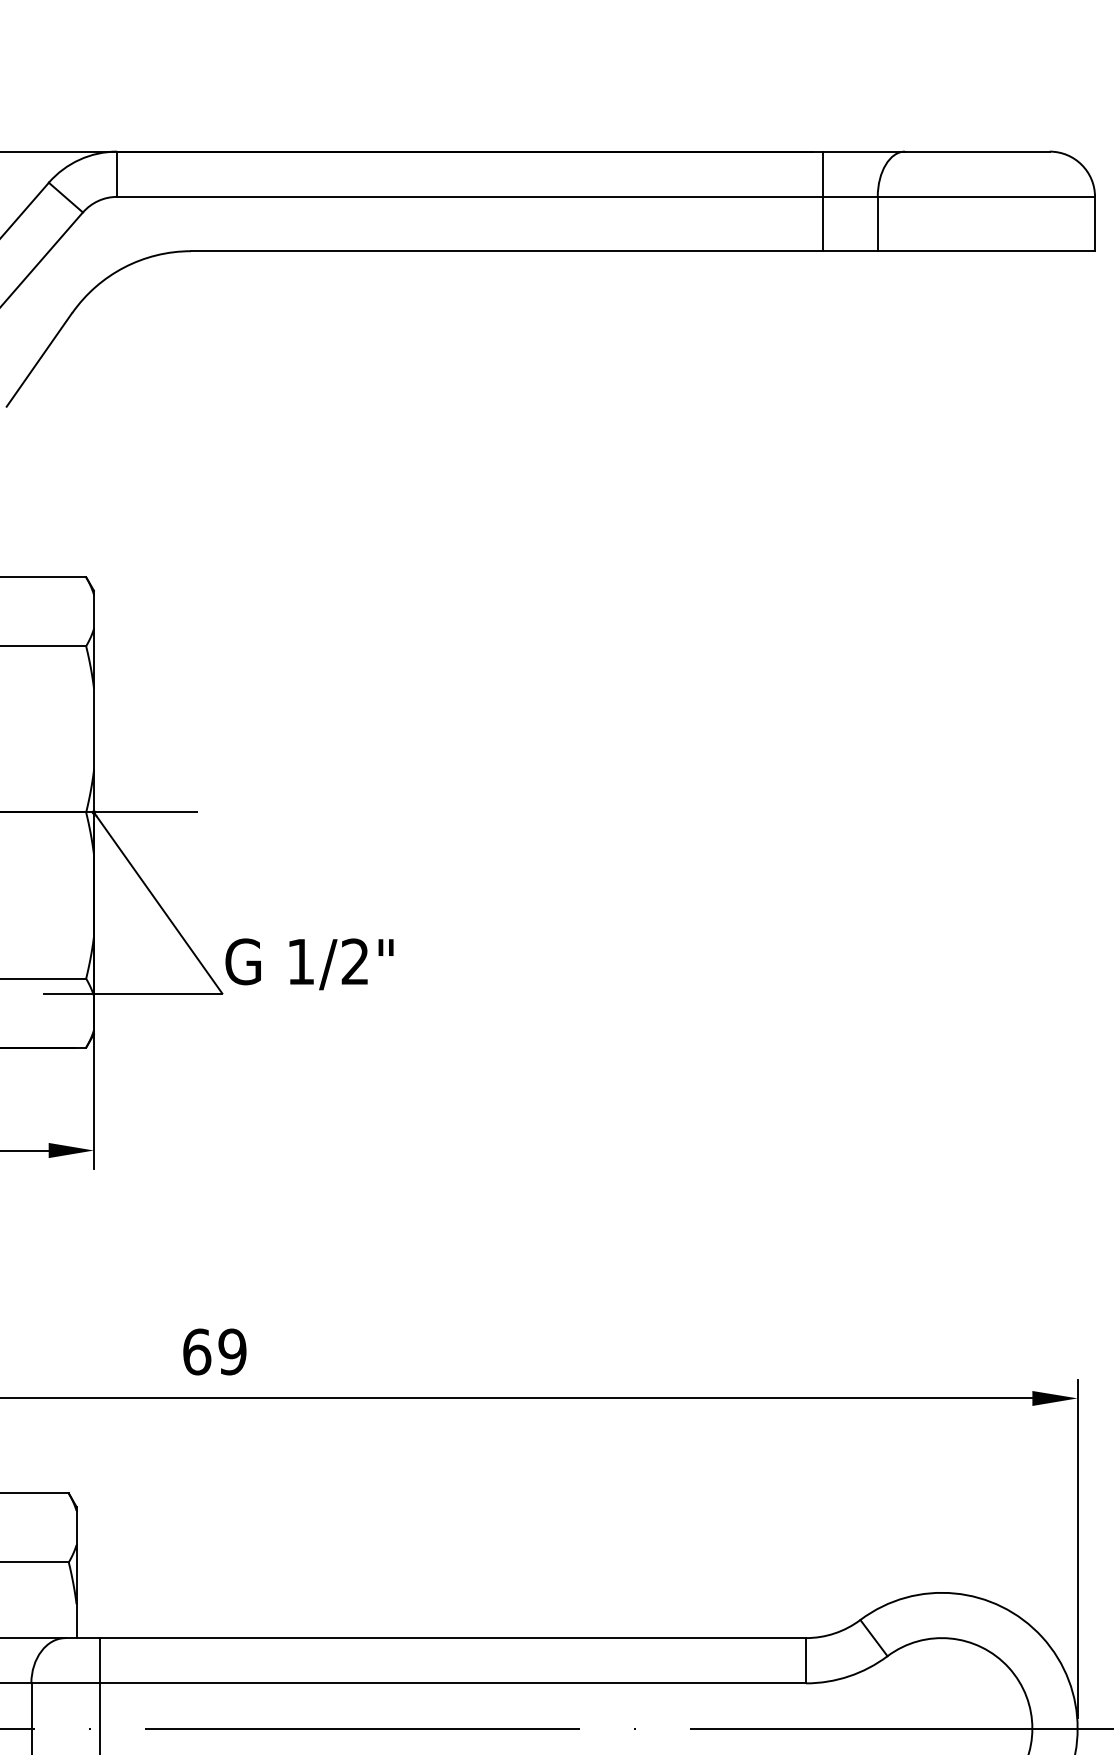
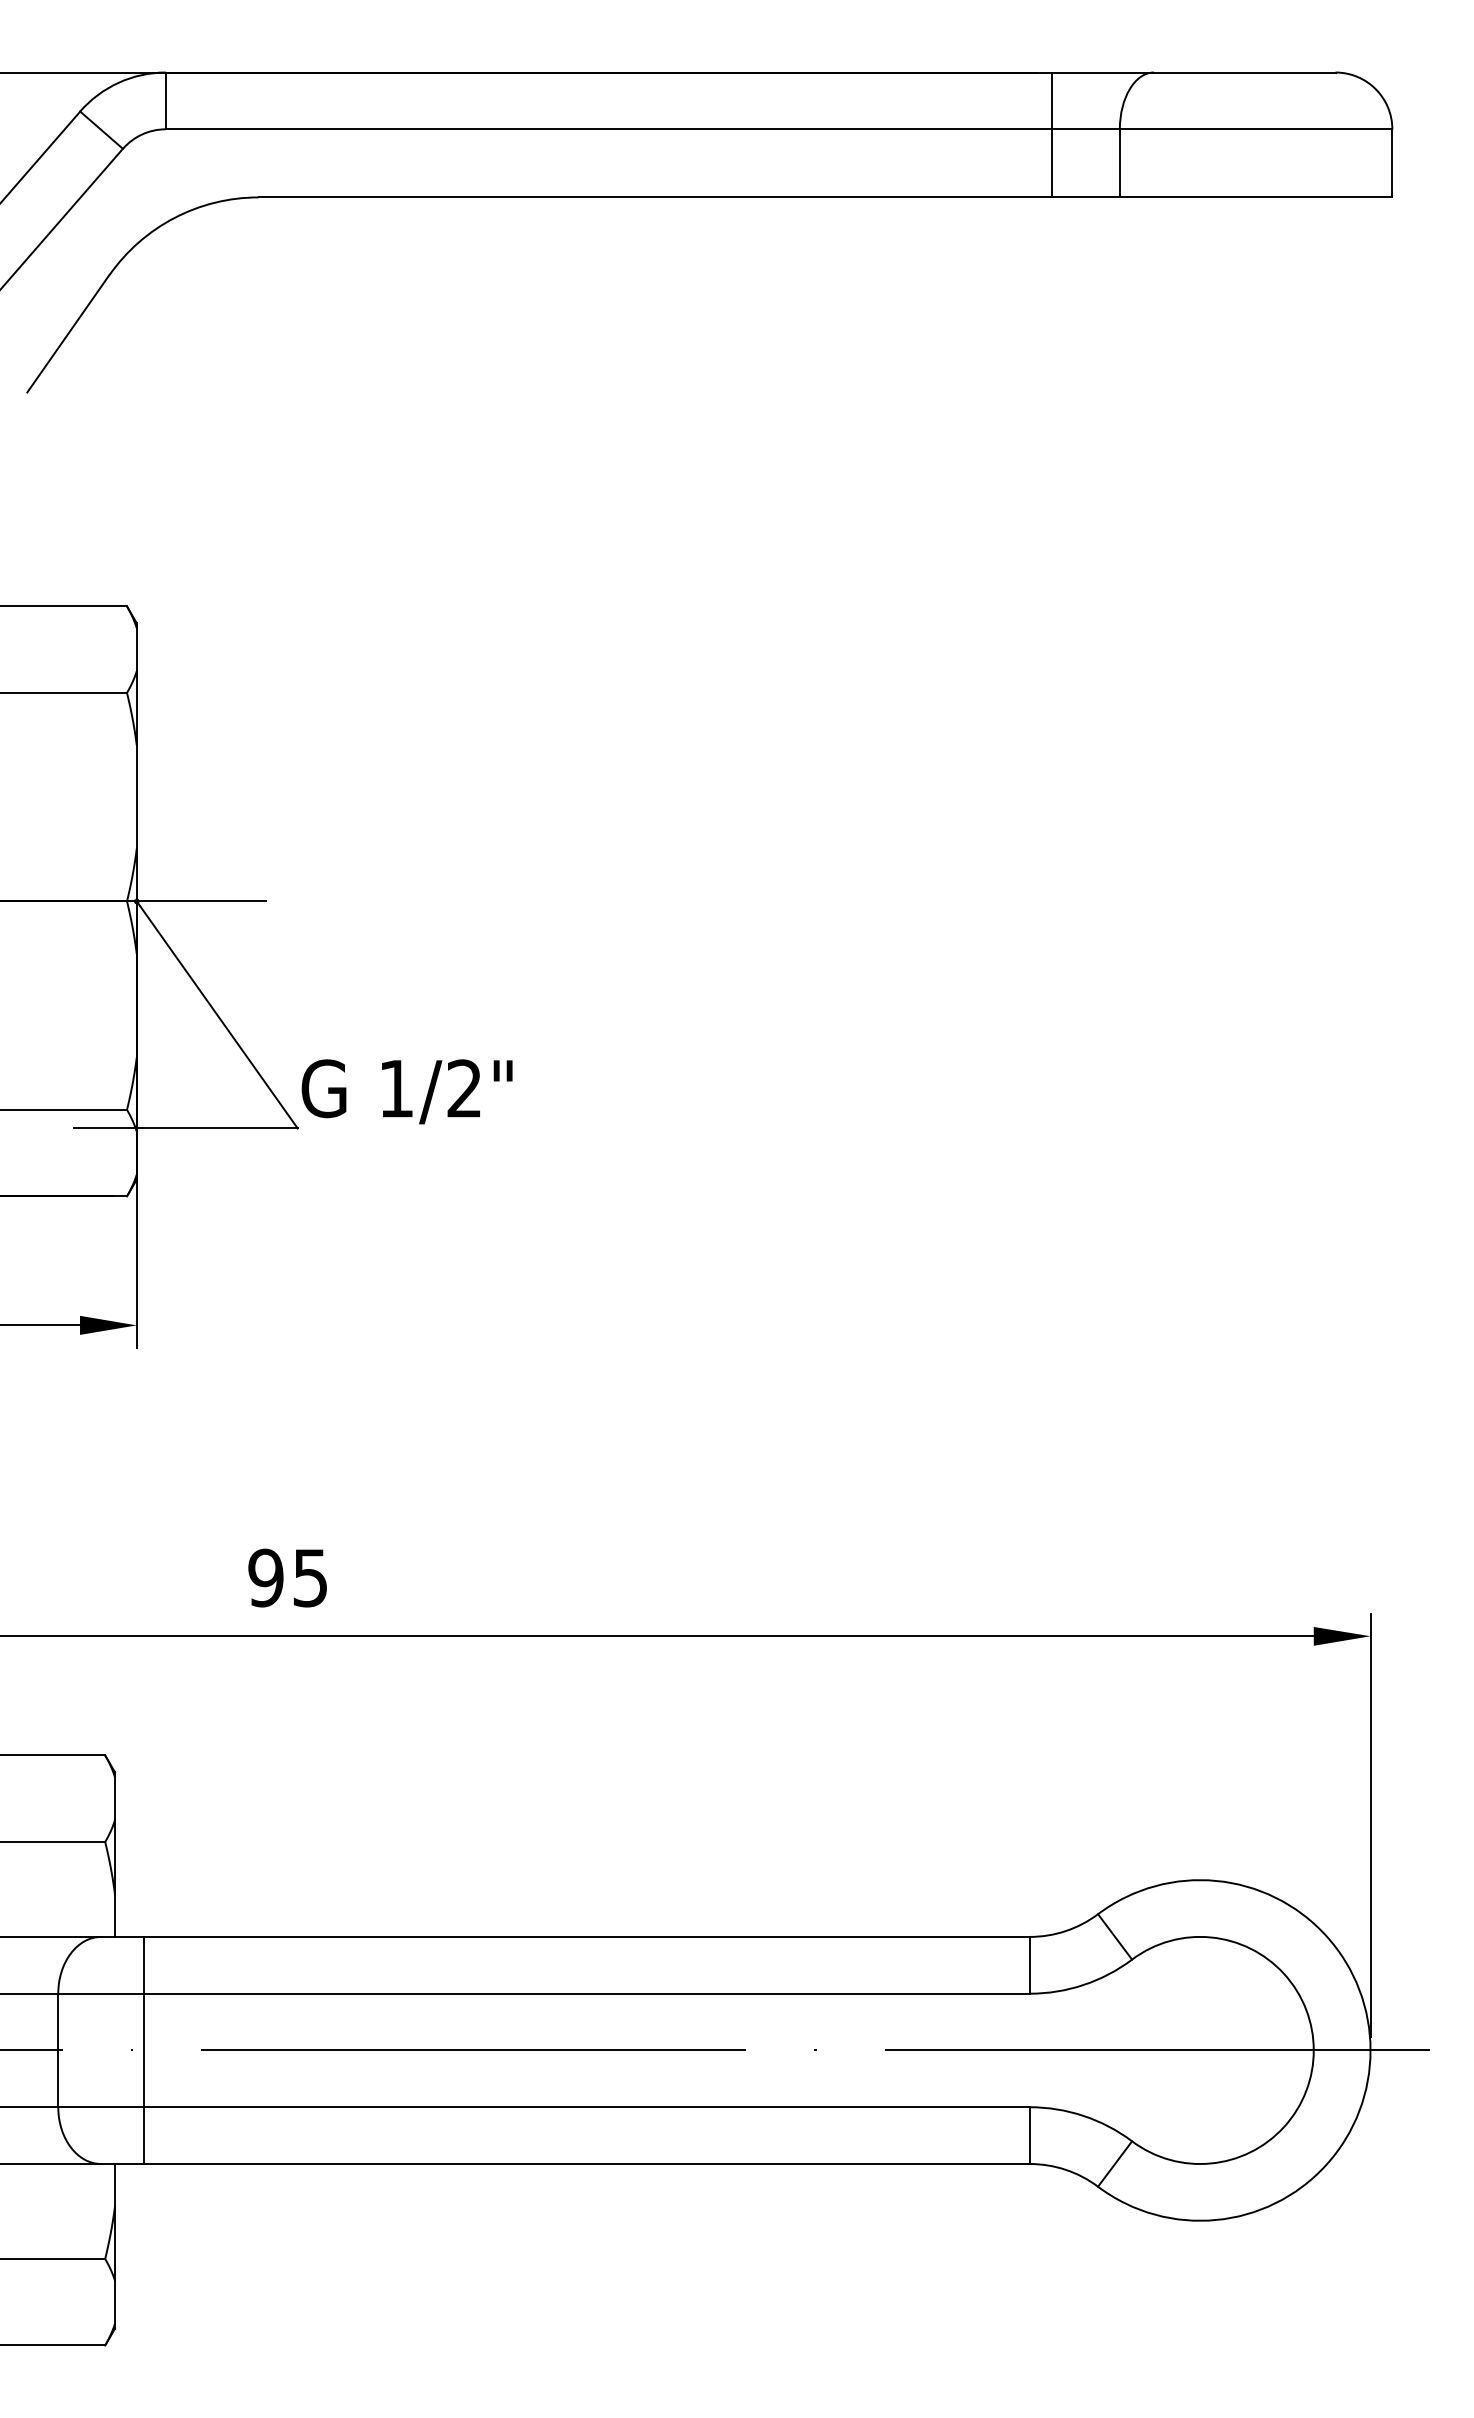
text: (214, 1351) -> (288, 1577), 69 -> 95

